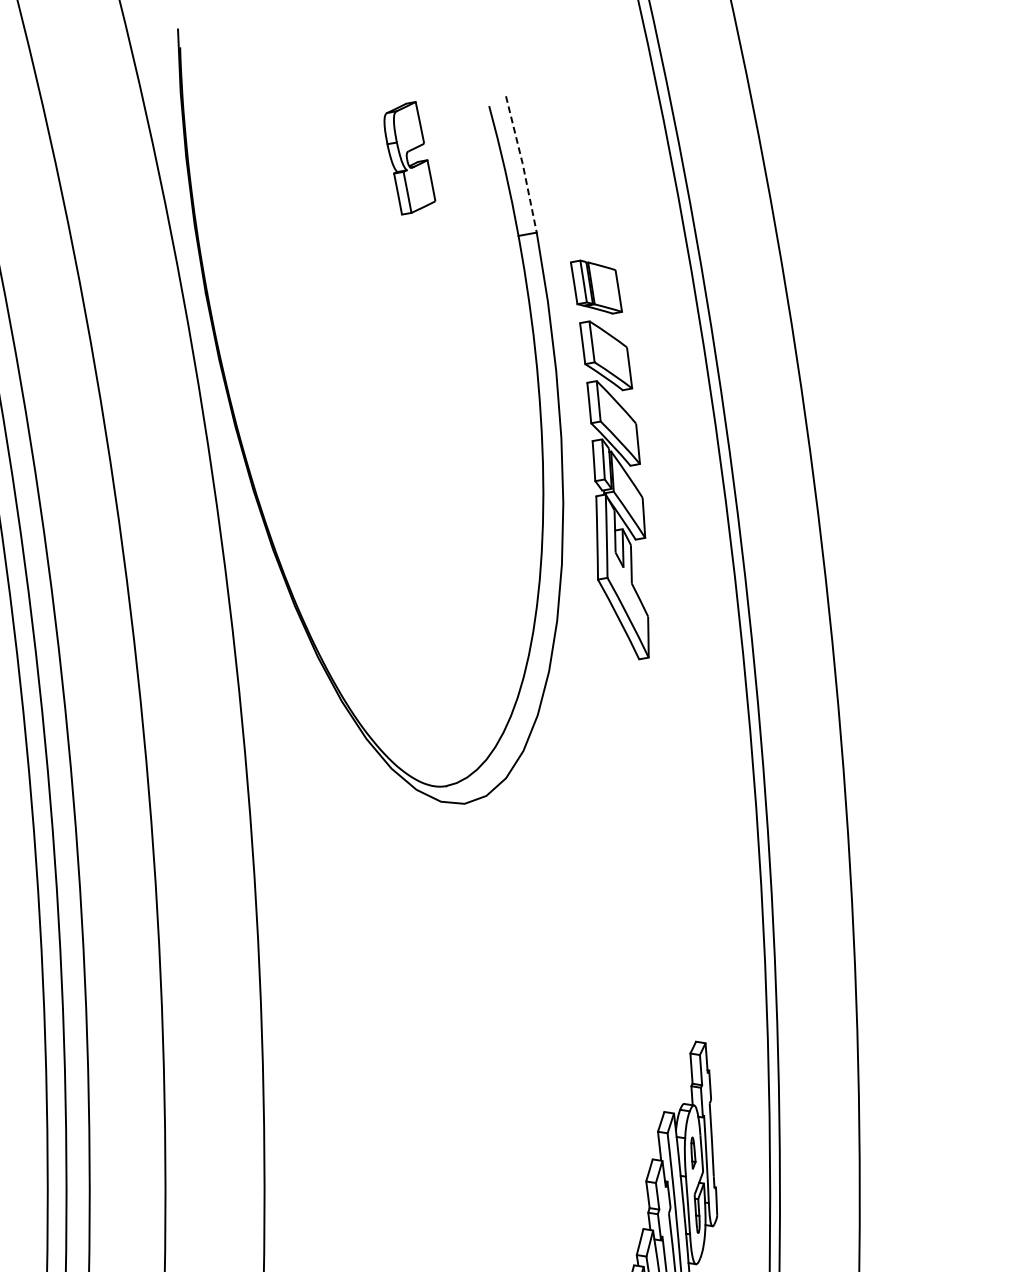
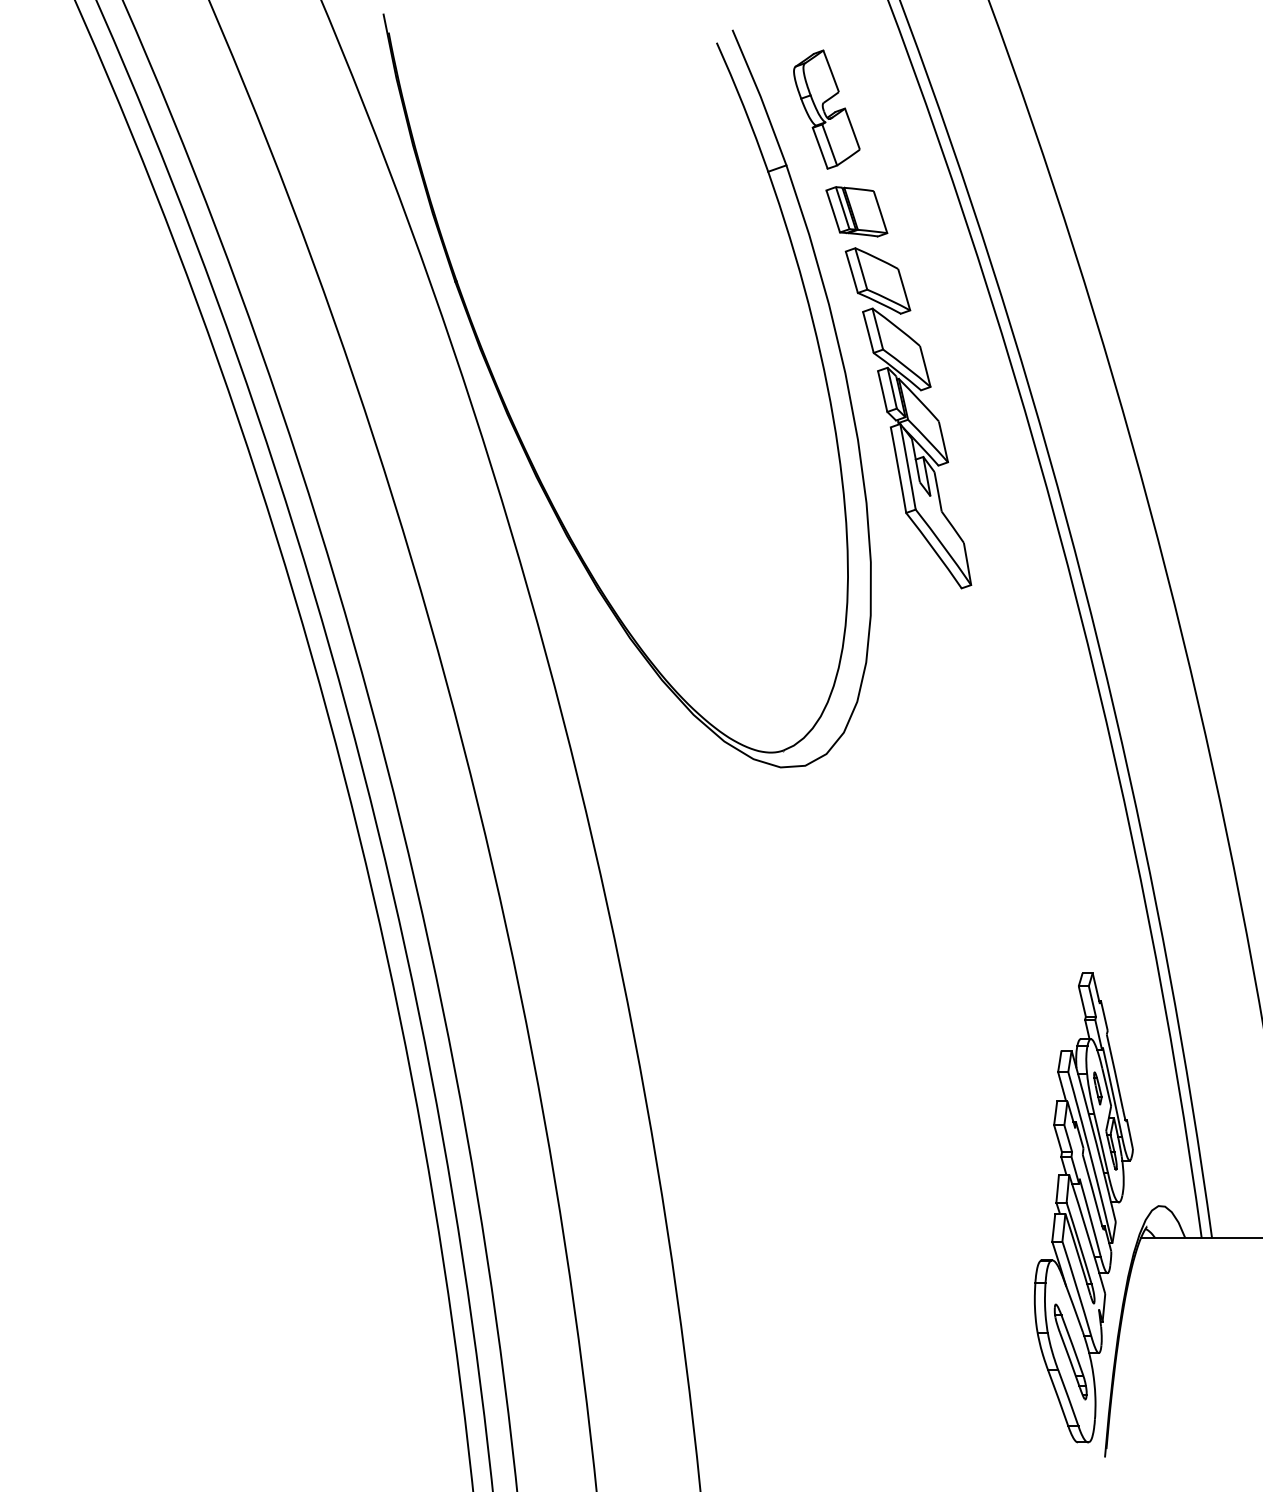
part: (409, 158) -> (826, 109), moved
line: (522, 163) -> (760, 96), dashed -> solid

